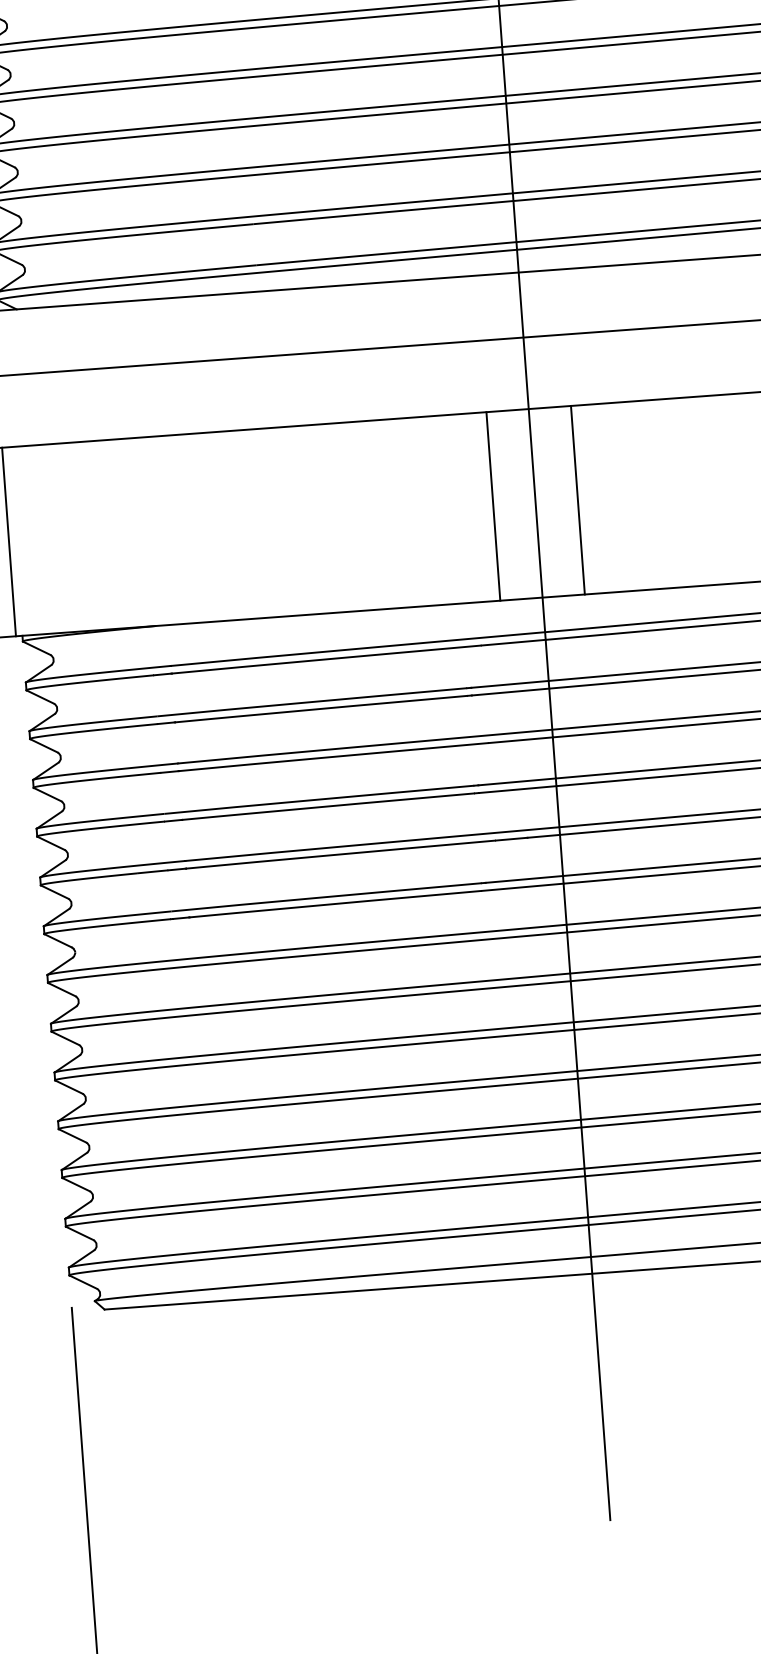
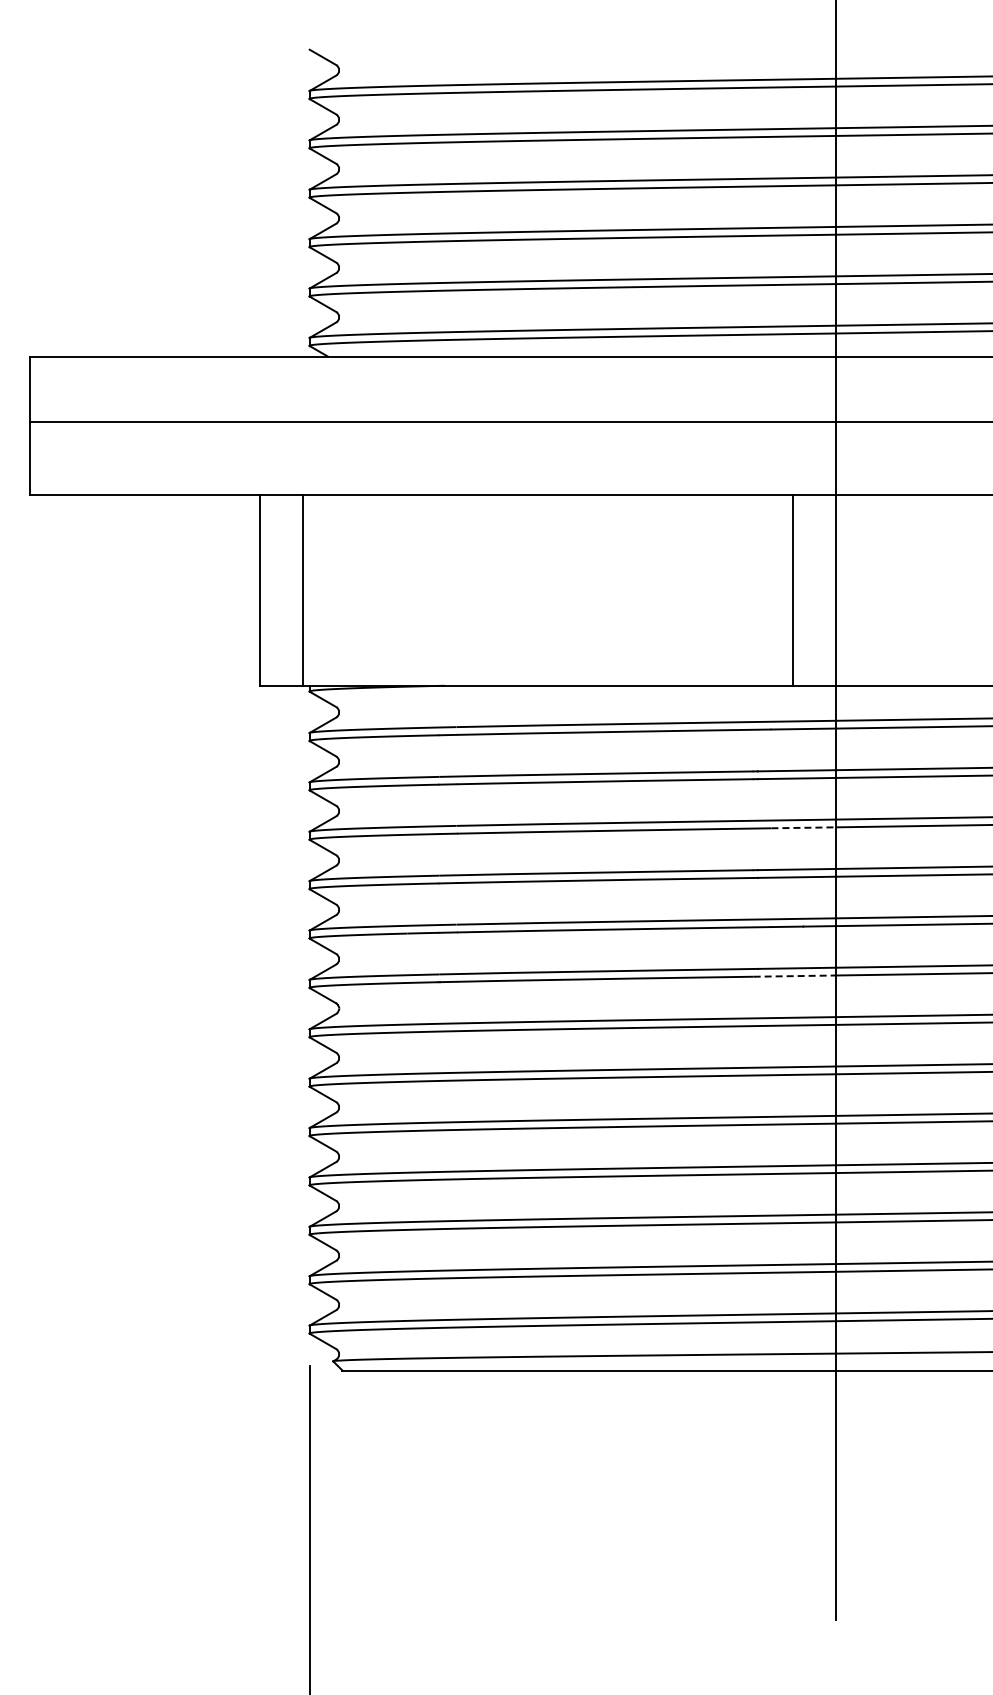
line: (578, 499) -> (879, 589), removed
line: (521, 739) -> (804, 827), solid -> dashed
line: (523, 887) -> (795, 976), solid -> dashed

